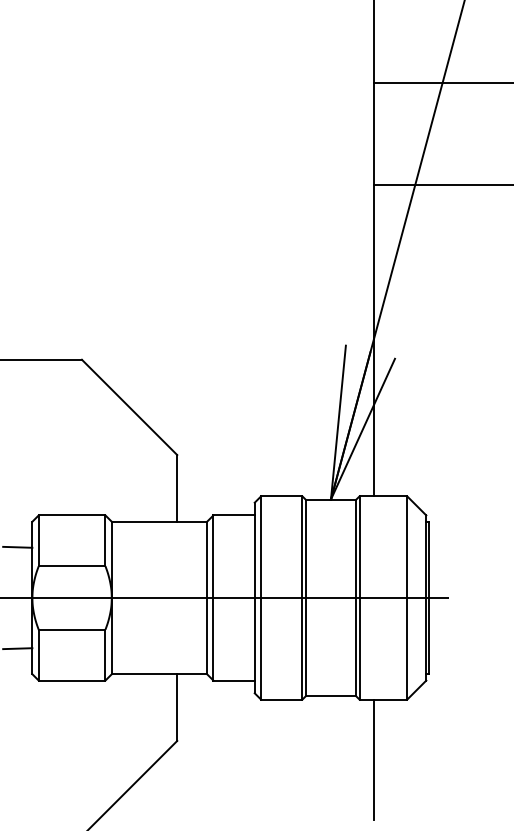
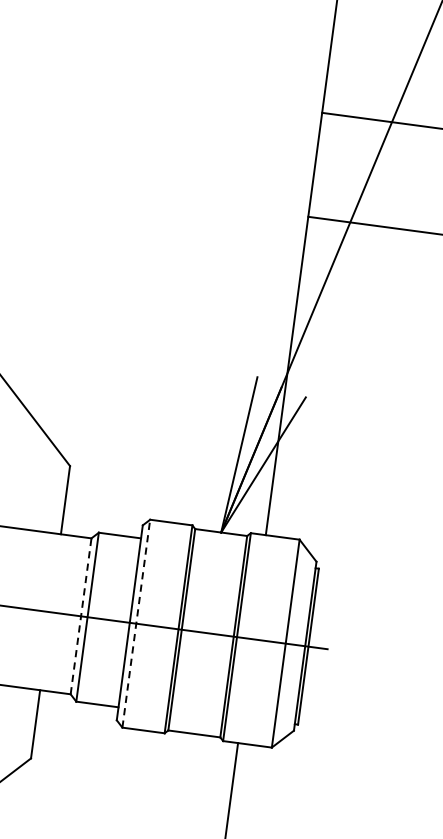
line: (207, 597) -> (81, 615), solid -> dashed
line: (261, 598) -> (136, 624), solid -> dashed

